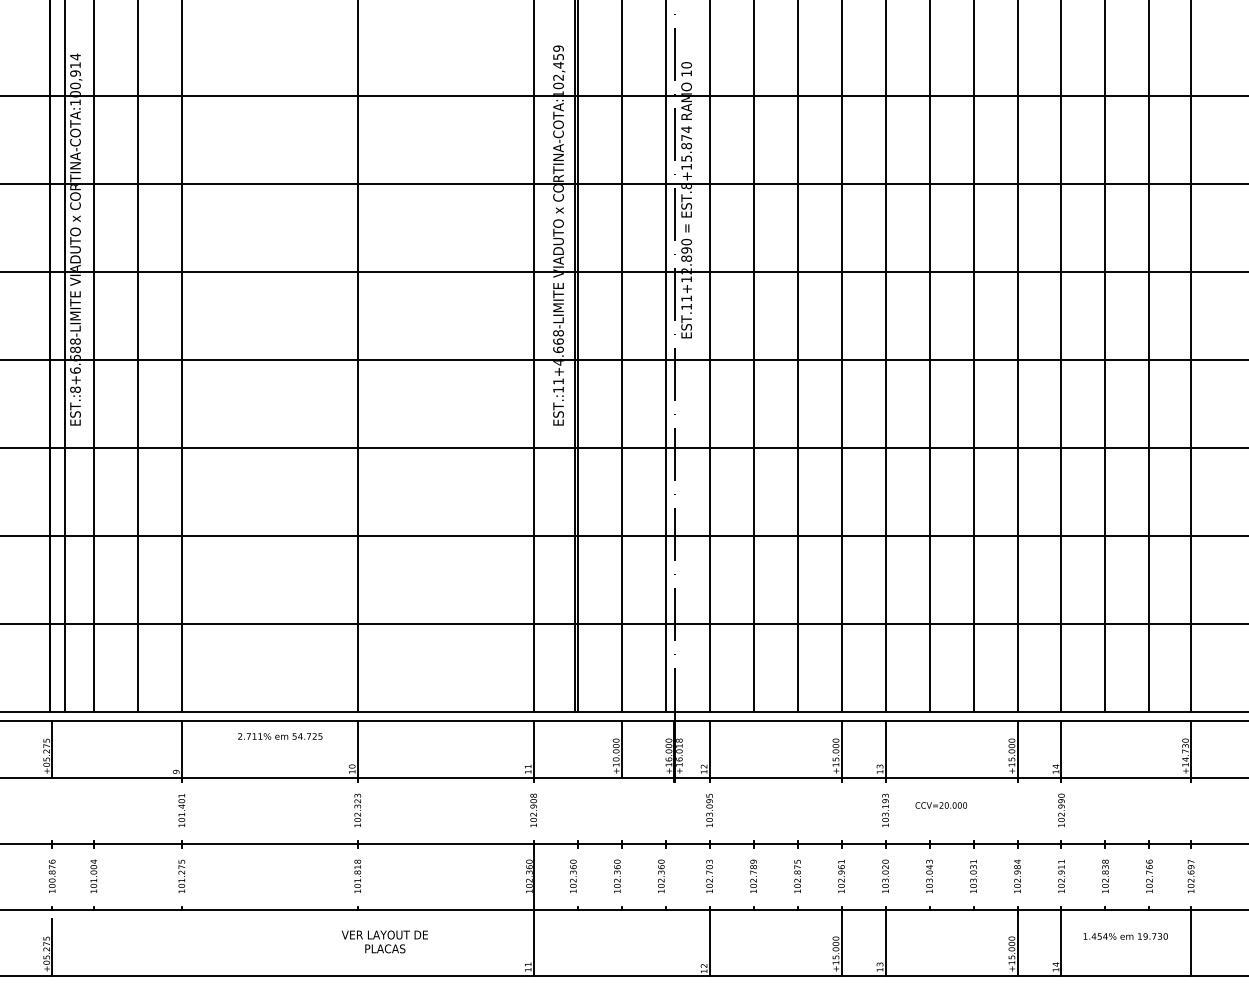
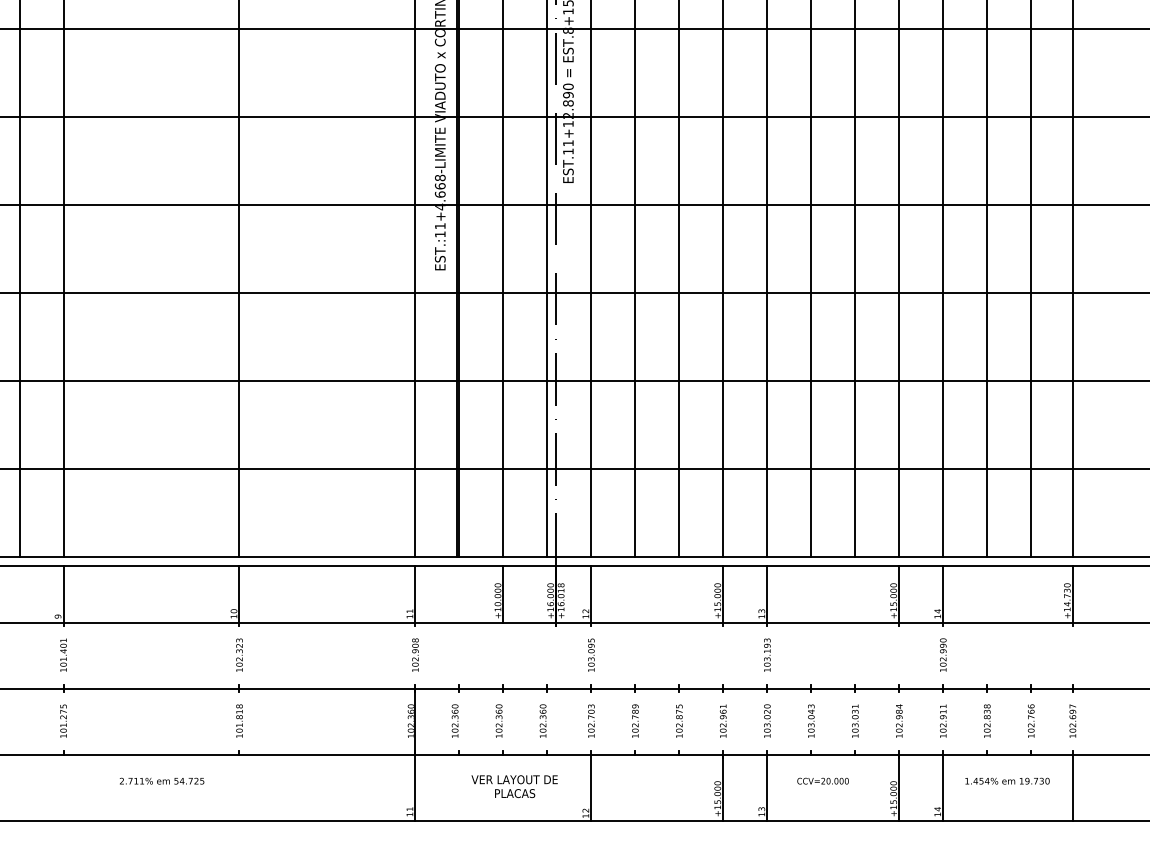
text: (280, 736) -> (162, 781), moved
text: (941, 805) -> (823, 781), moved
text: (384, 941) -> (514, 786), moved

